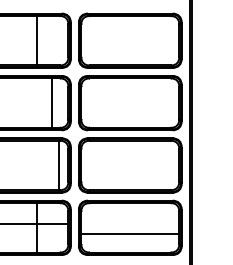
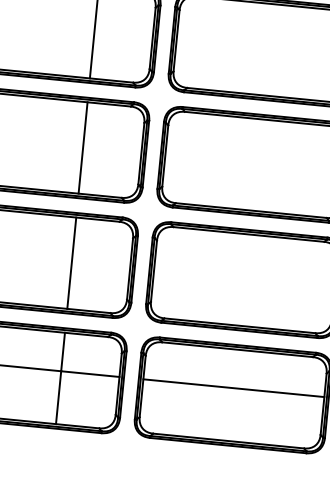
line: (51, 102) -> (82, 146), moved
line: (58, 165) -> (71, 263), moved
line: (130, 233) -> (234, 387), moved

